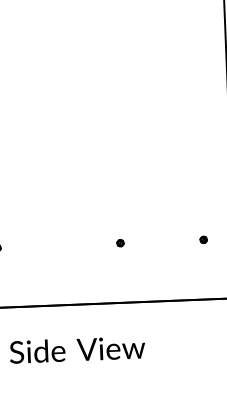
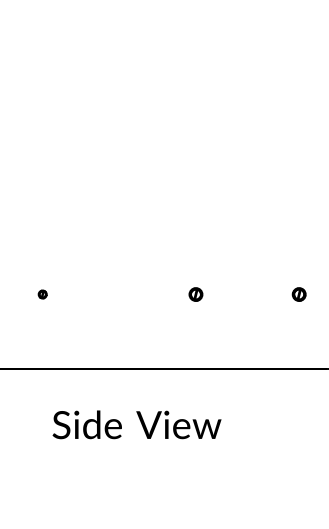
part: (203, 239) -> (299, 294), size x1.6
part: (120, 243) -> (195, 294), size x1.6

